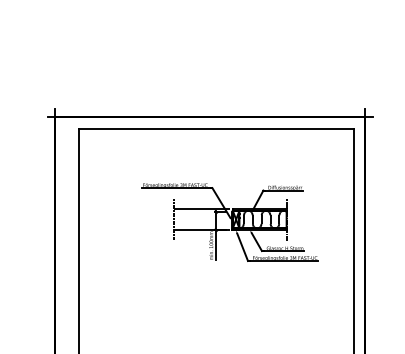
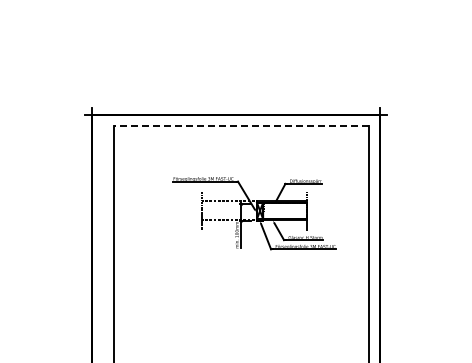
line: (216, 128) -> (241, 126), solid -> dashed
hatch: (263, 219) -> (285, 210), removed

